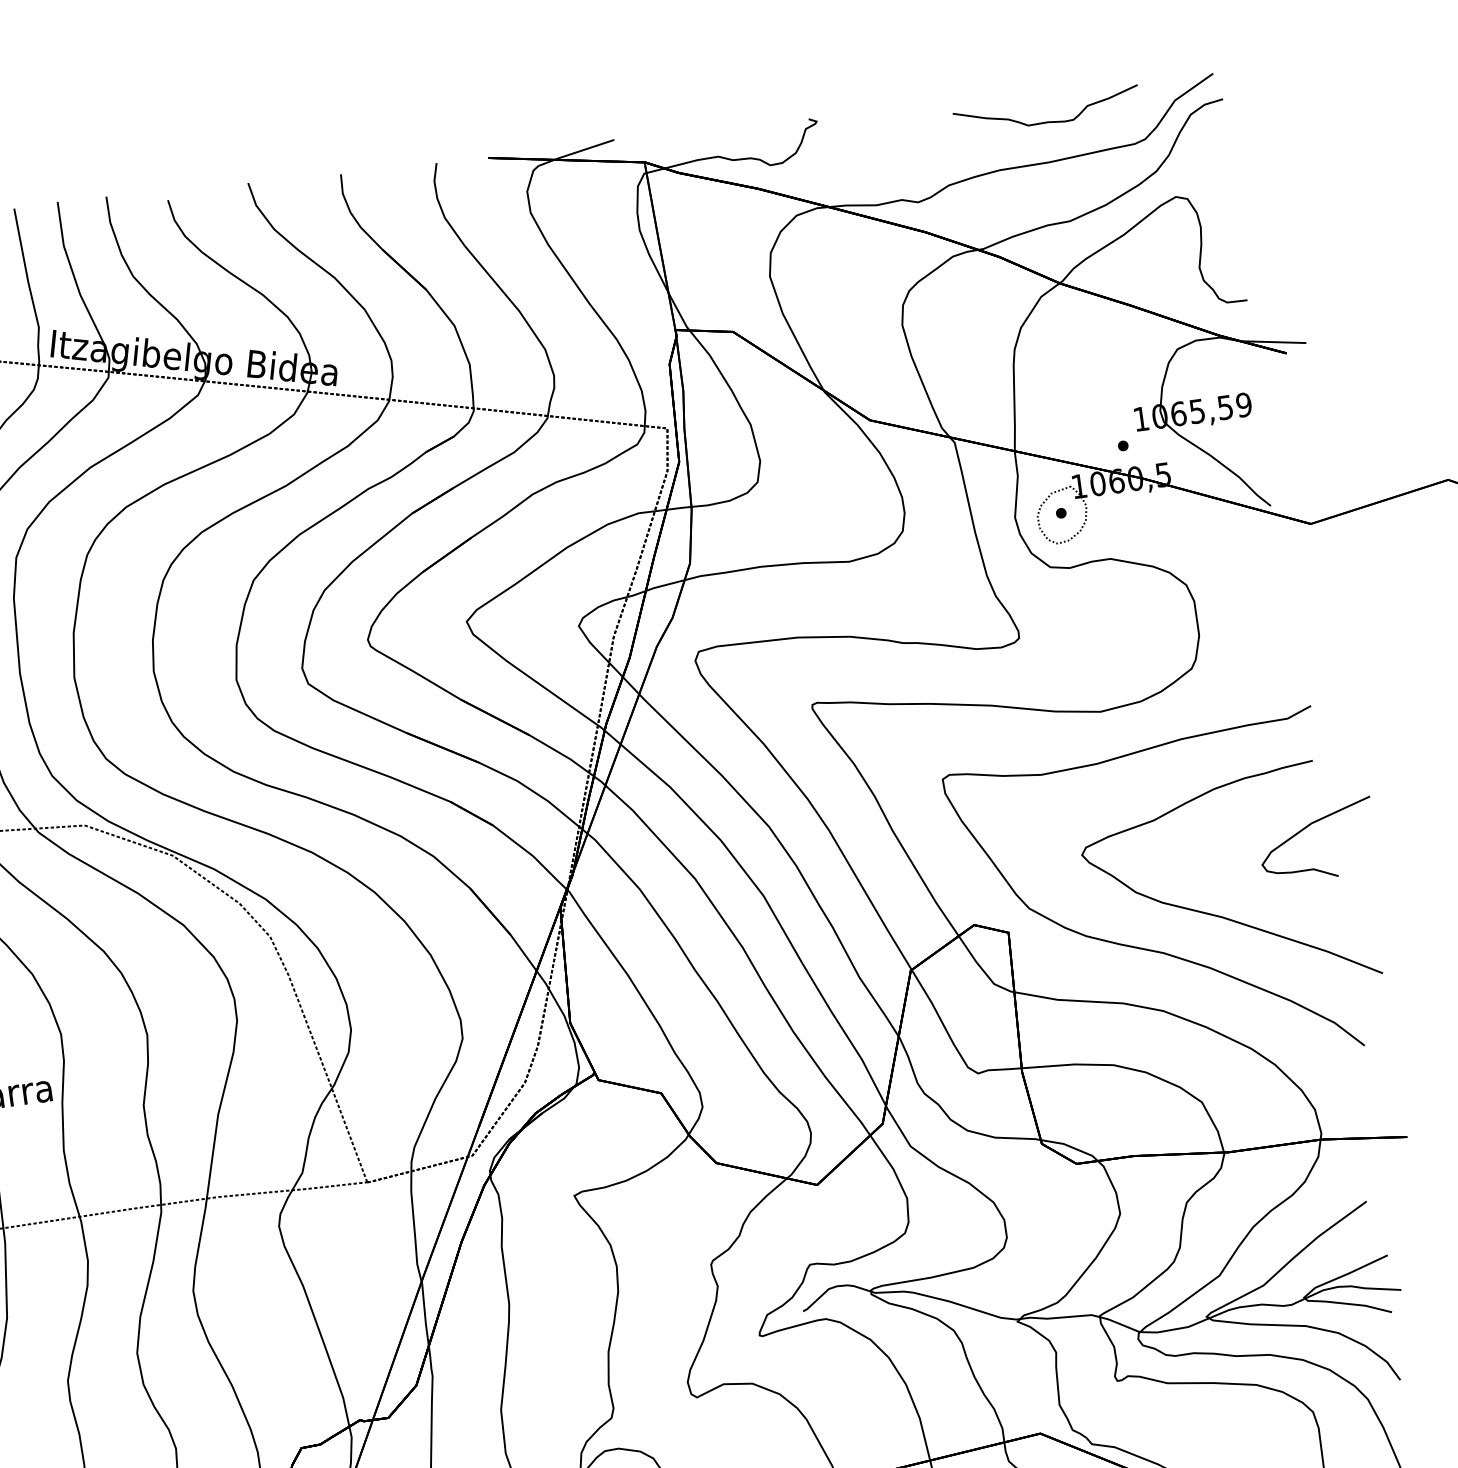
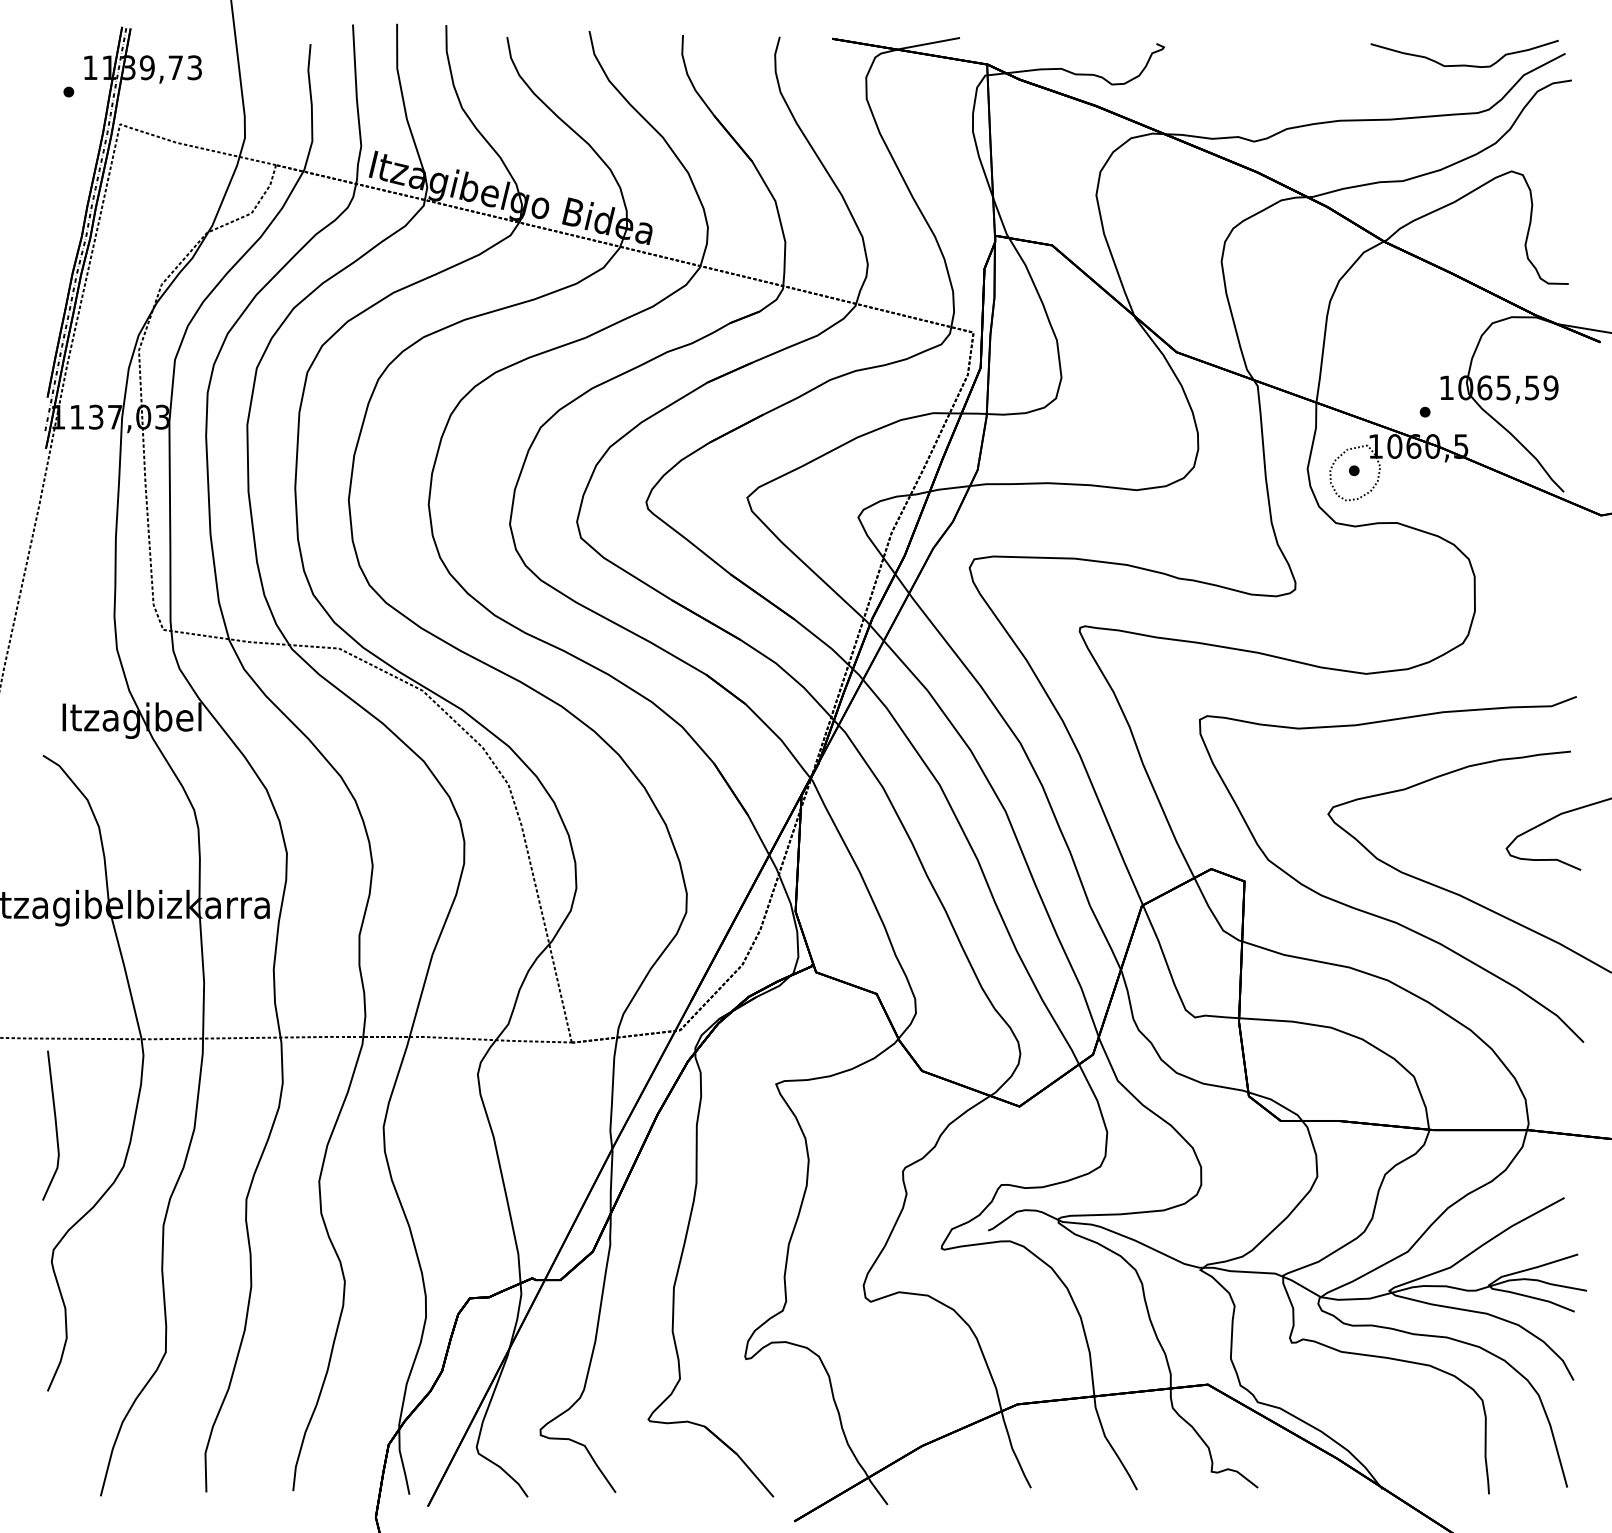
curve: (1047, 121) -> (1464, 64), moved

